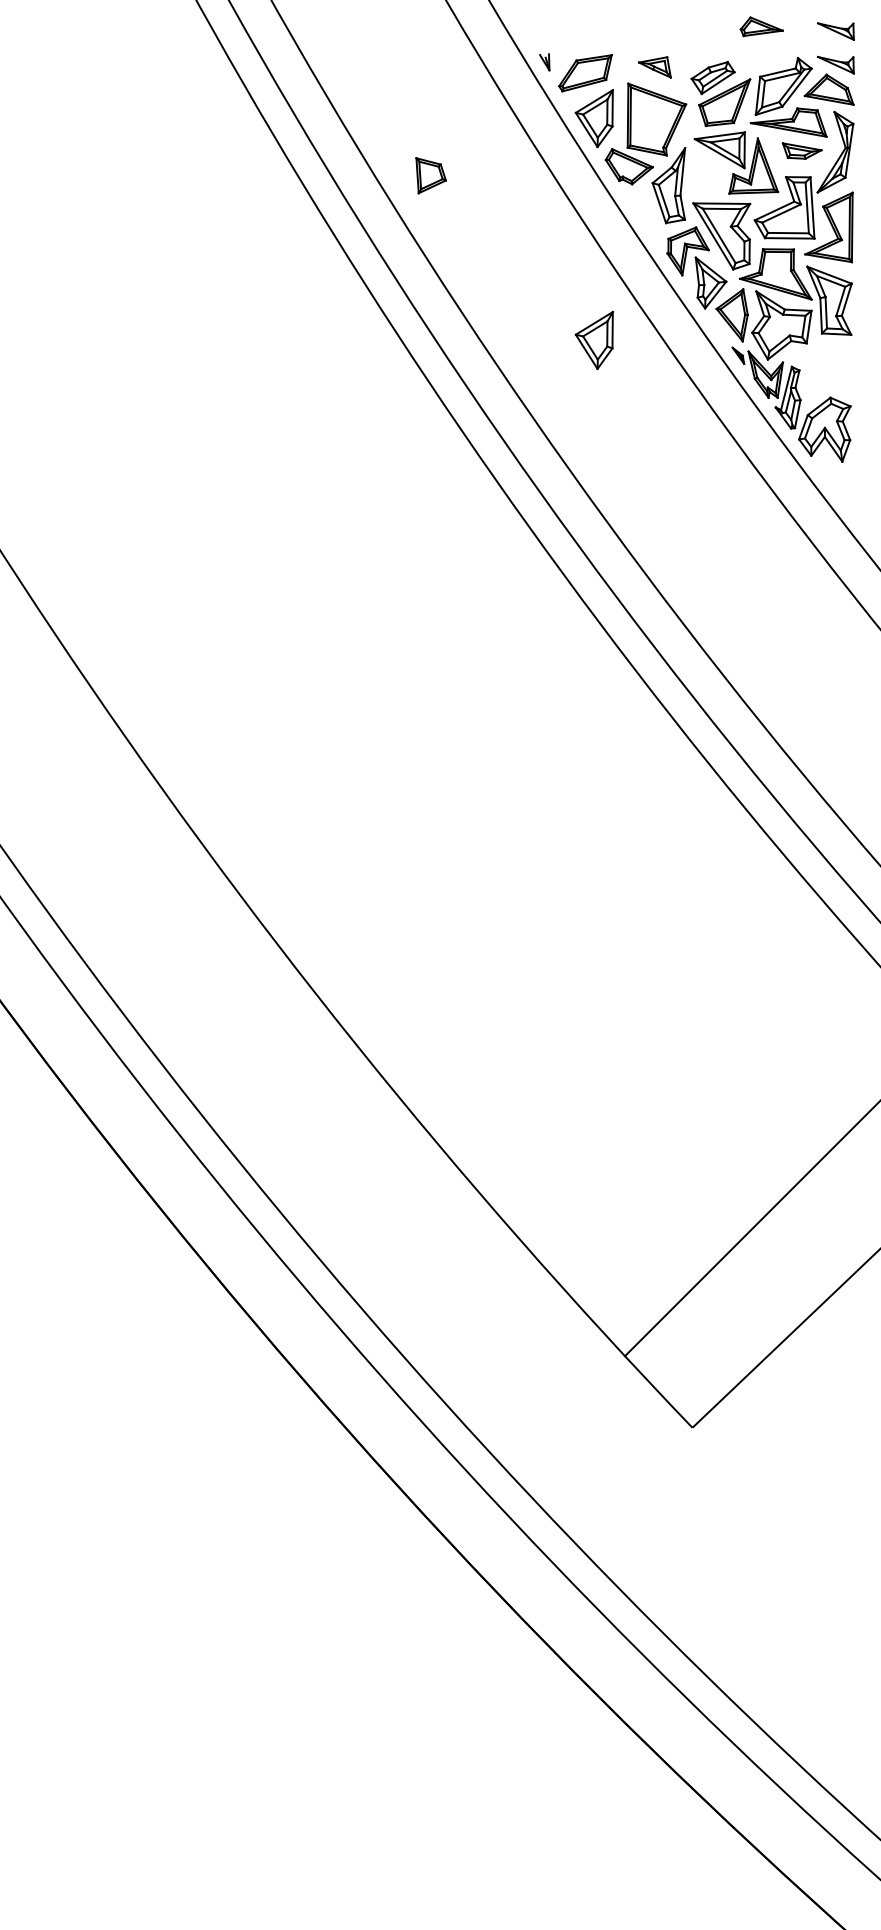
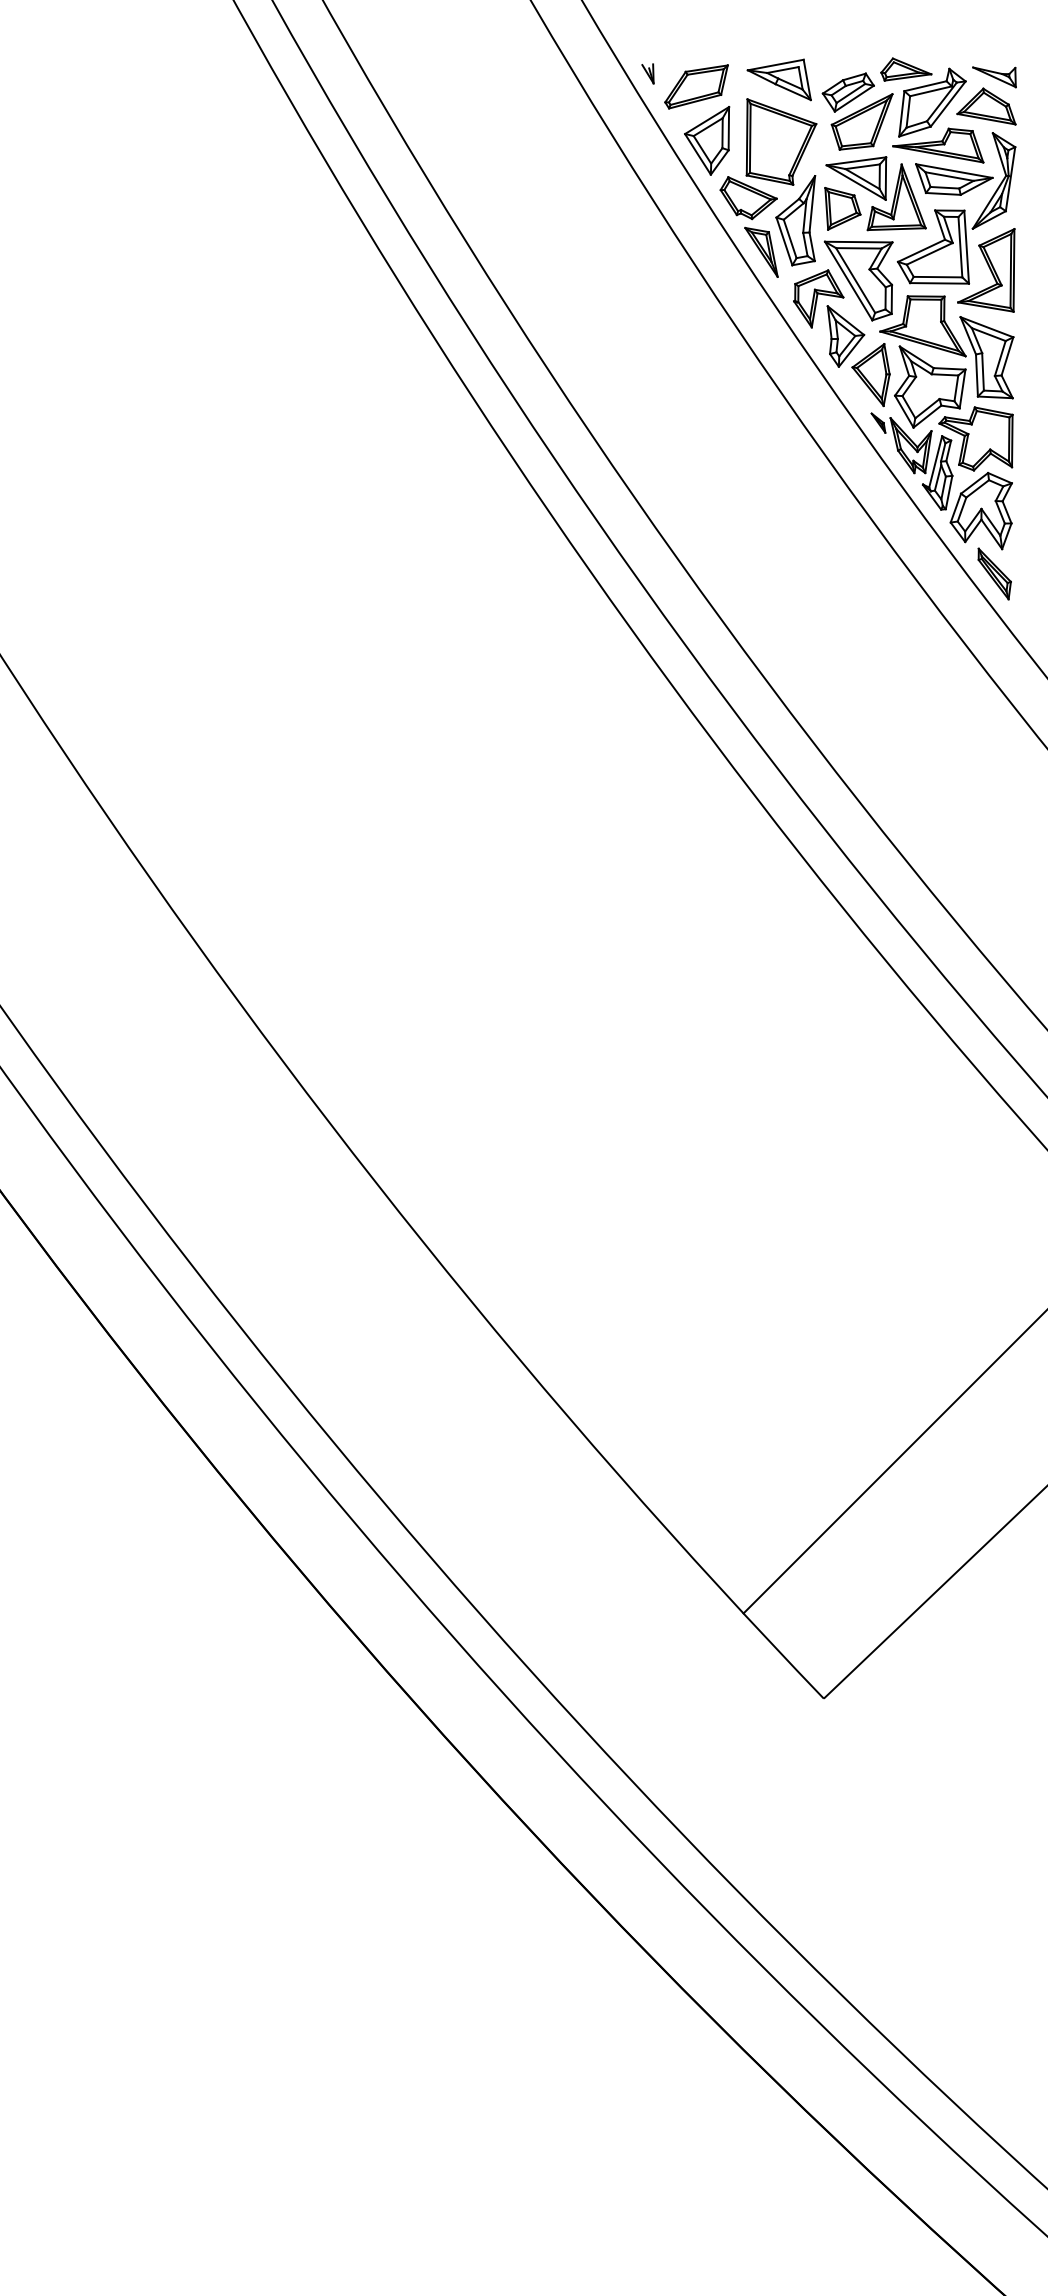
part: (761, 26) -> (906, 69), moved
part: (835, 31) -> (994, 37), removed
part: (654, 67) -> (778, 79), size x1.67
part: (802, 151) -> (954, 179), size x1.67
part: (430, 175) -> (842, 208), moved
part: (640, 211) -> (761, 251), added
part: (594, 340) -> (707, 404), removed
part: (819, 368) -> (975, 438), added
part: (835, 482) -> (994, 573), added

